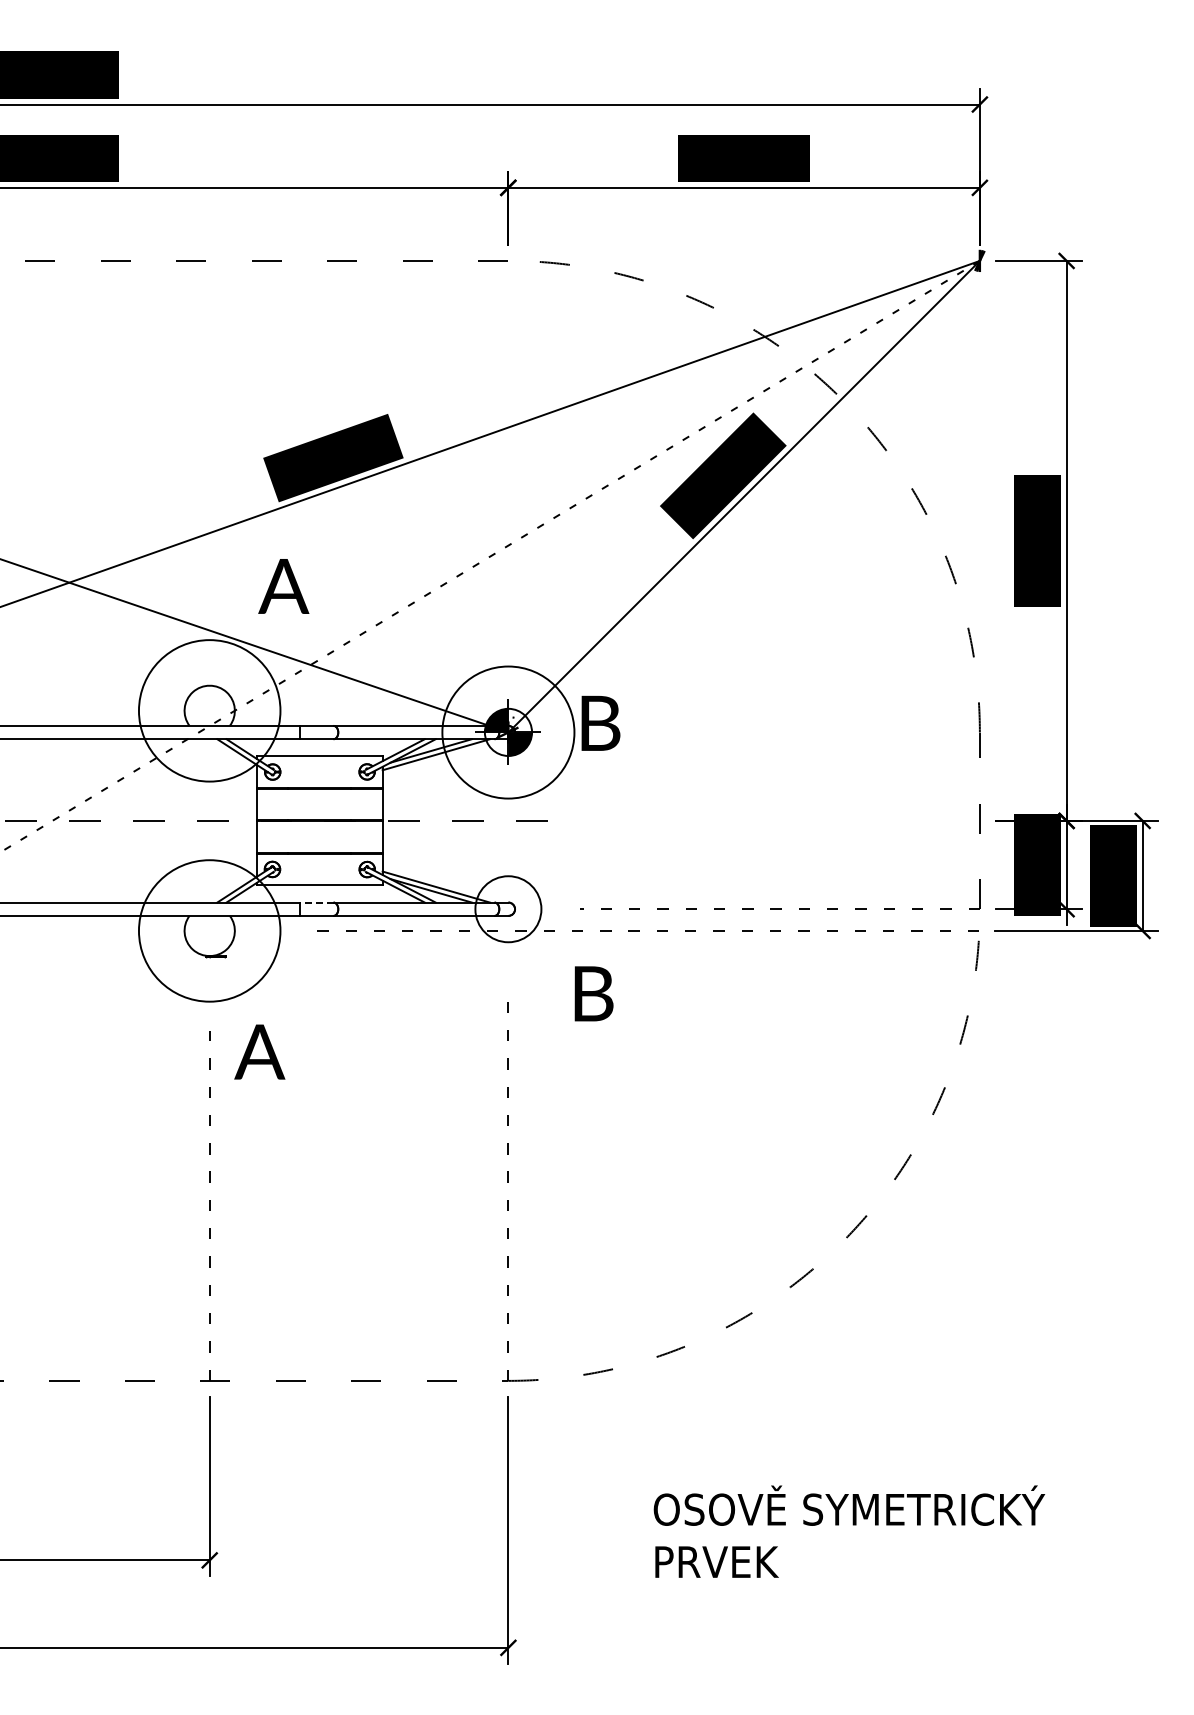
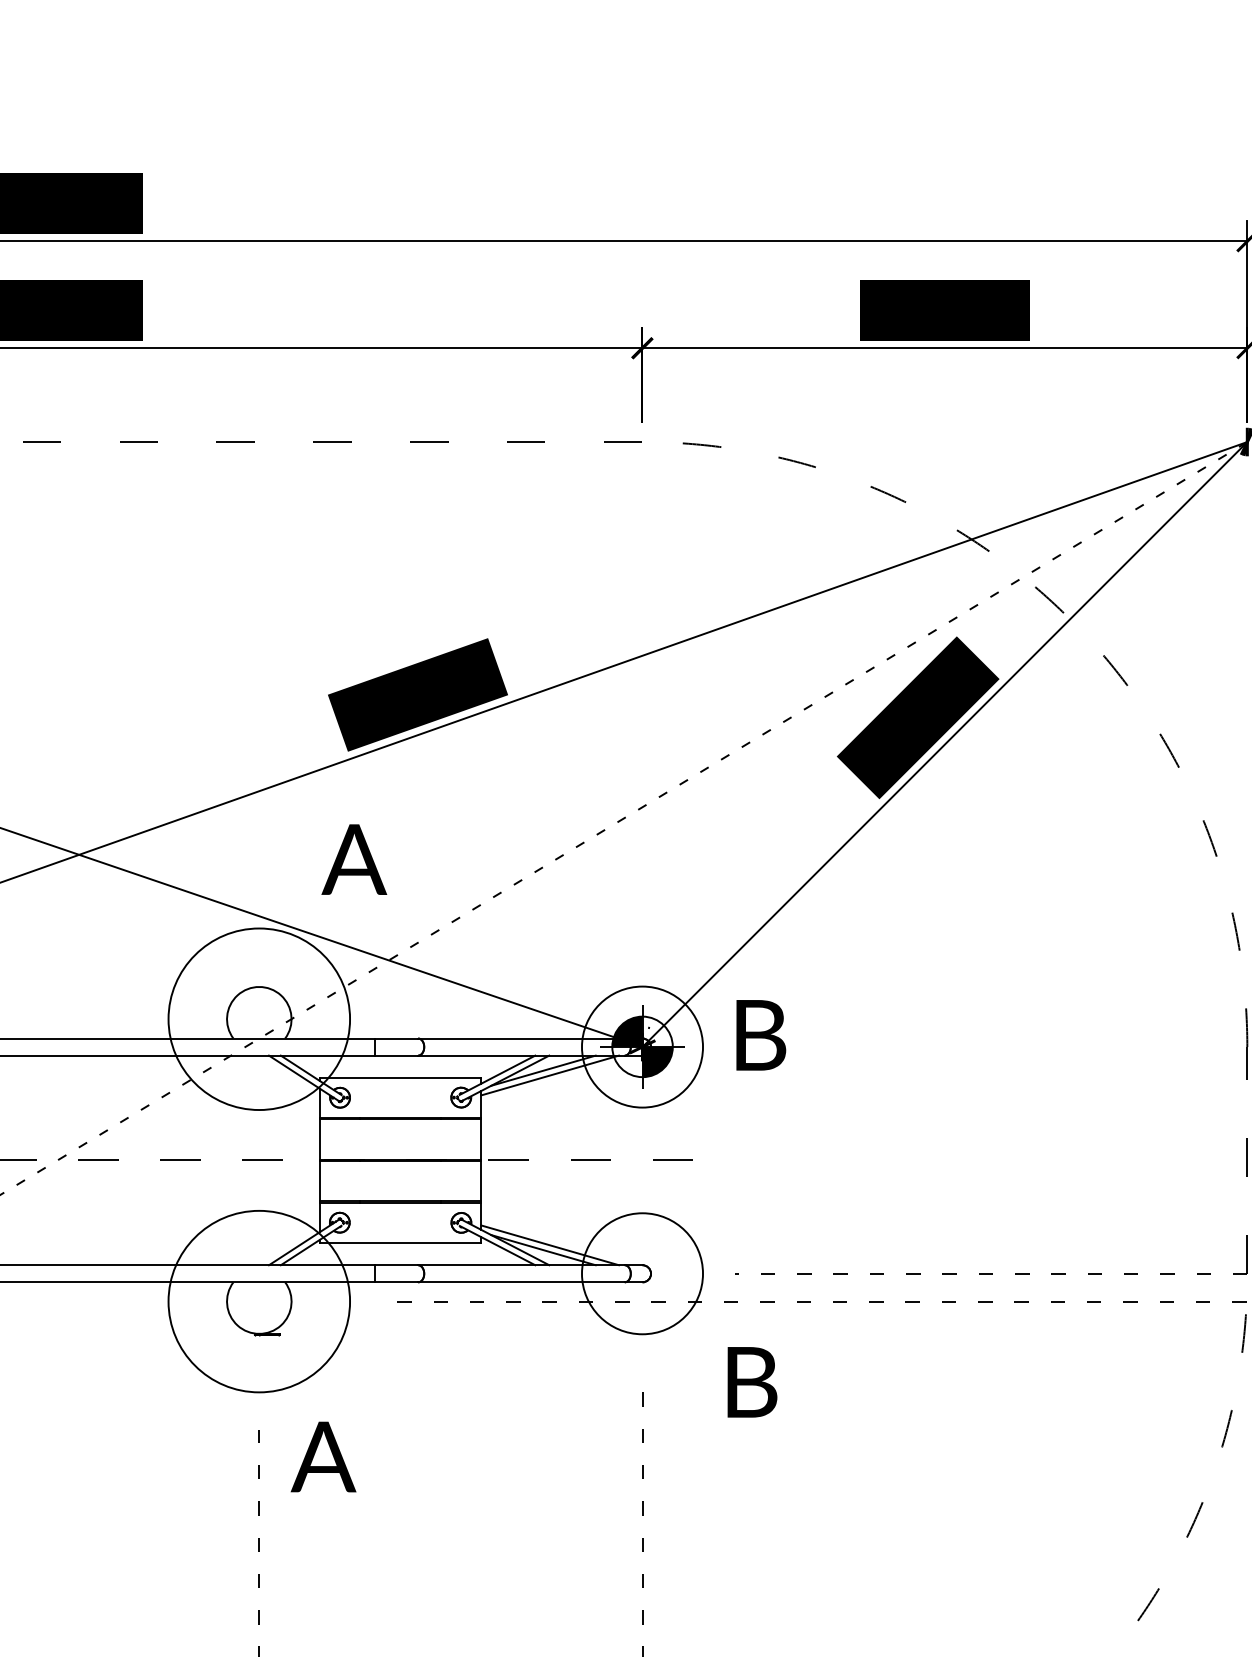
circle: (508, 732) -> (642, 1047), size x0.71
line: (316, 902) -> (396, 1265), dashed -> solid
circle: (508, 909) -> (642, 1274), size x1.43

